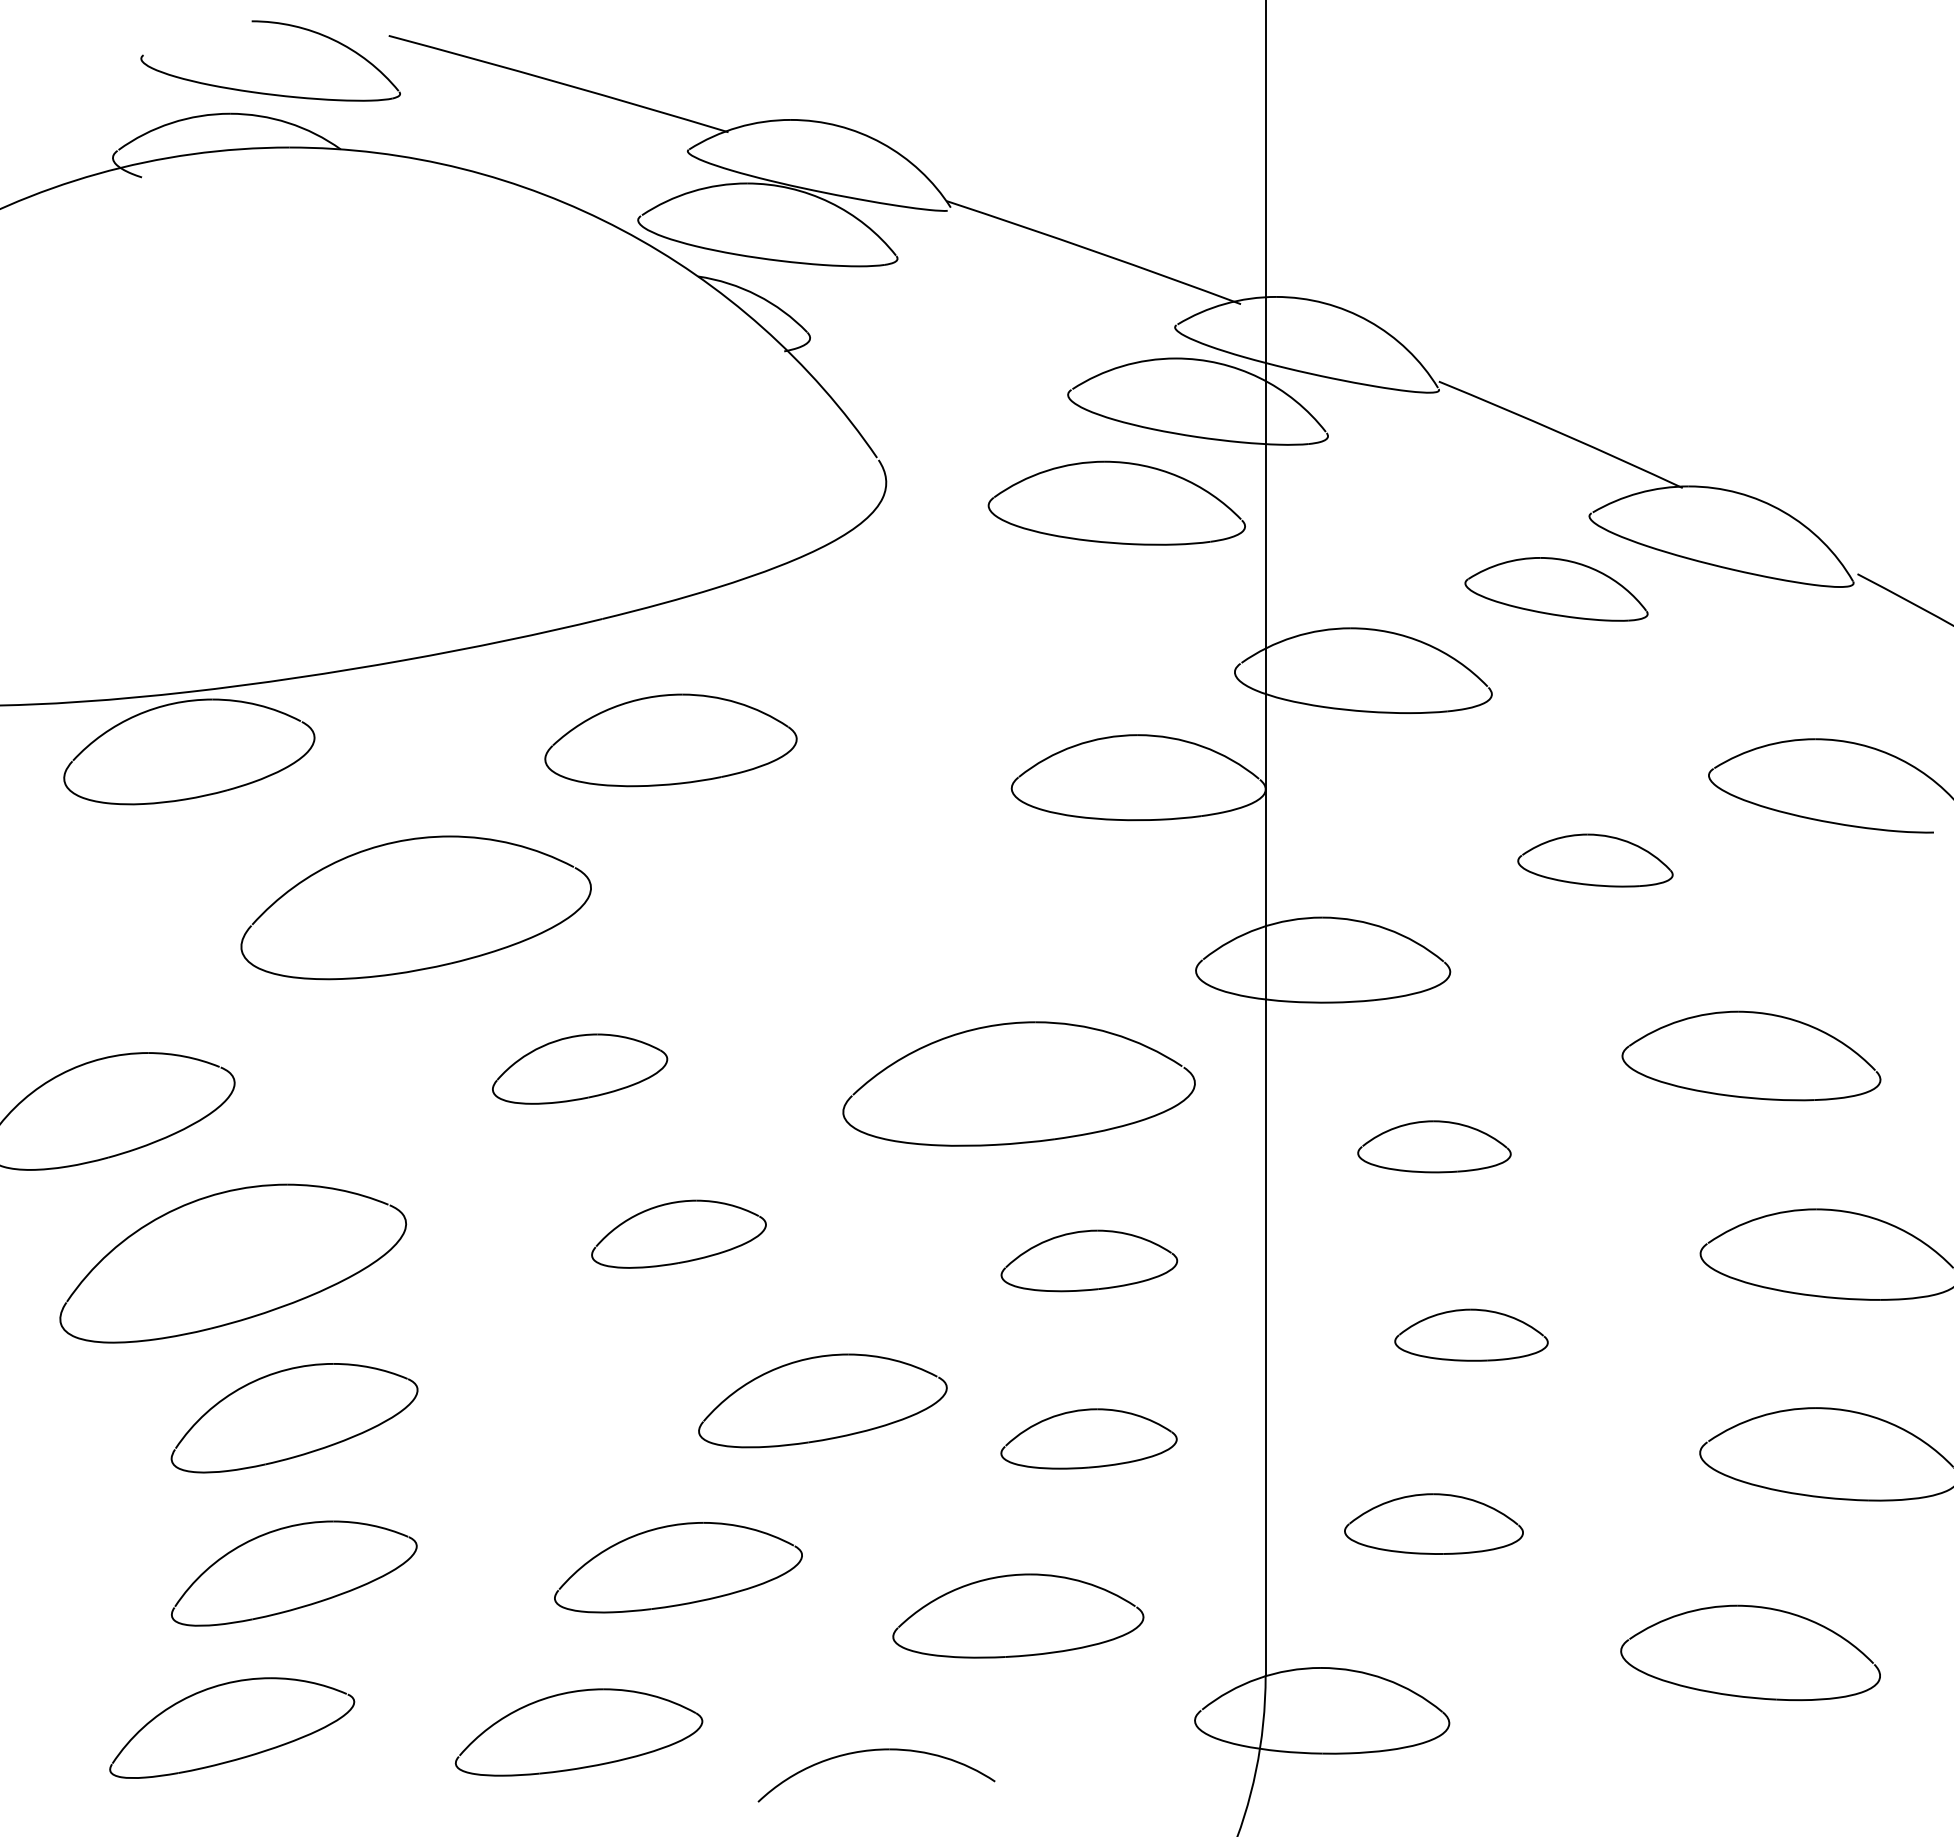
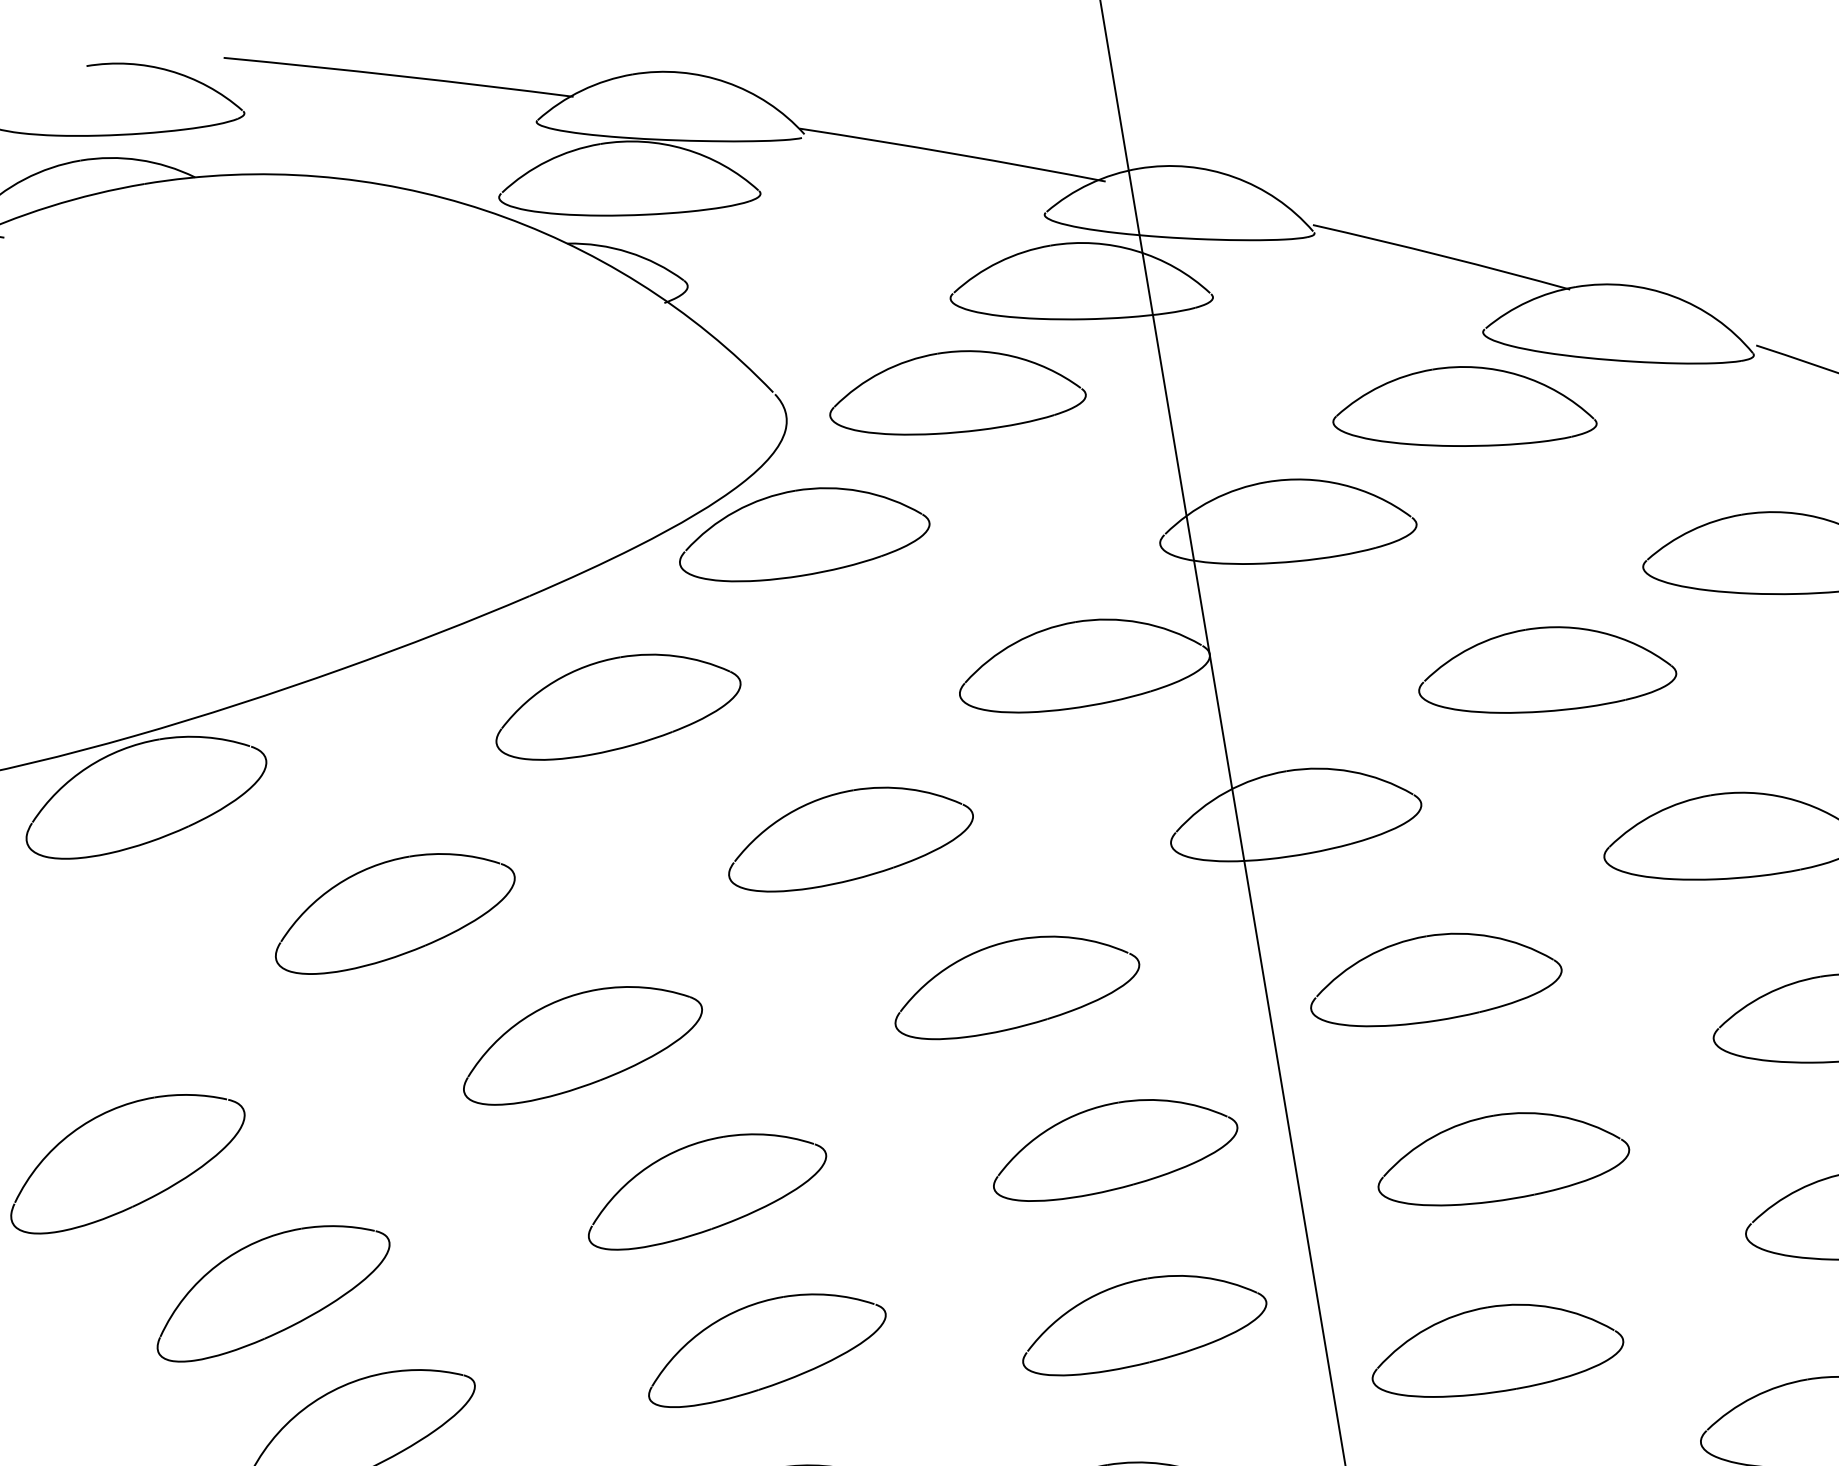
part: (1116, 502) -> (955, 391), moved
part: (1556, 589) -> (1462, 410), size x1.43
part: (882, 600) -> (801, 531), added
part: (1595, 860) -> (1545, 670), size x1.67
part: (416, 907) -> (394, 910), size x0.71
part: (878, 909) -> (848, 836), added
part: (579, 1068) -> (581, 1041), size x1.43
part: (1018, 1083) -> (1015, 984), size x0.71
part: (1434, 1146) -> (1434, 977), size x1.67
part: (678, 1234) -> (705, 1188), size x1.43
part: (1089, 1260) -> (1114, 1146), size x1.43
part: (232, 1263) -> (272, 1290), size x0.71
part: (1471, 1334) -> (1501, 1156), size x1.67
part: (822, 1400) -> (765, 1346), moved
part: (1088, 1438) -> (1142, 1321), size x1.43
part: (1433, 1523) -> (1495, 1348), size x1.43

